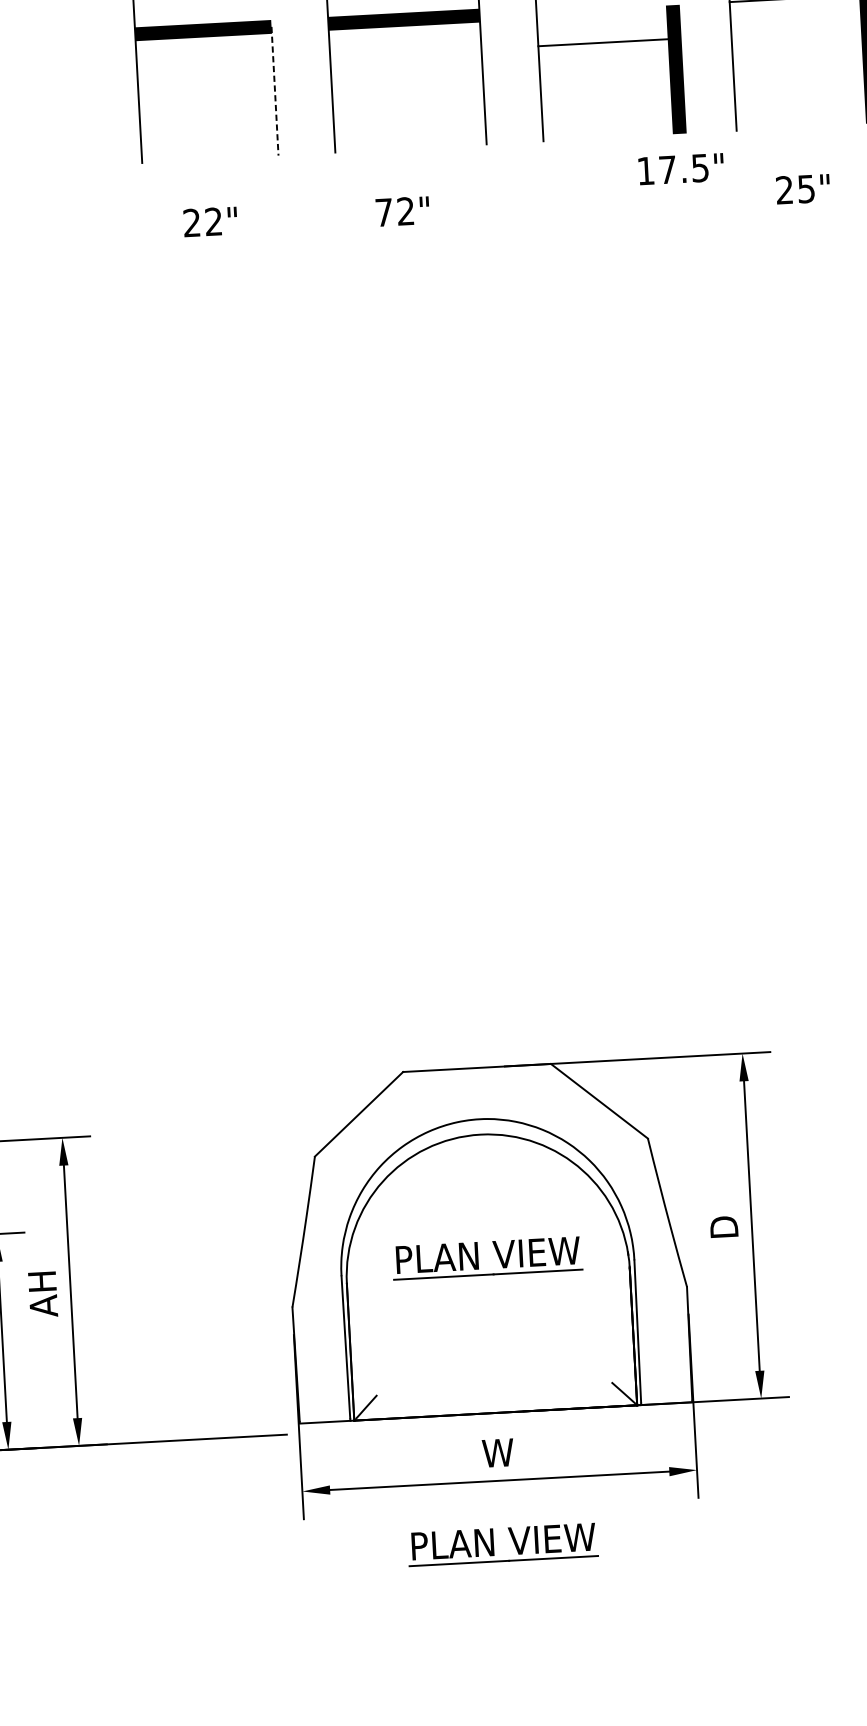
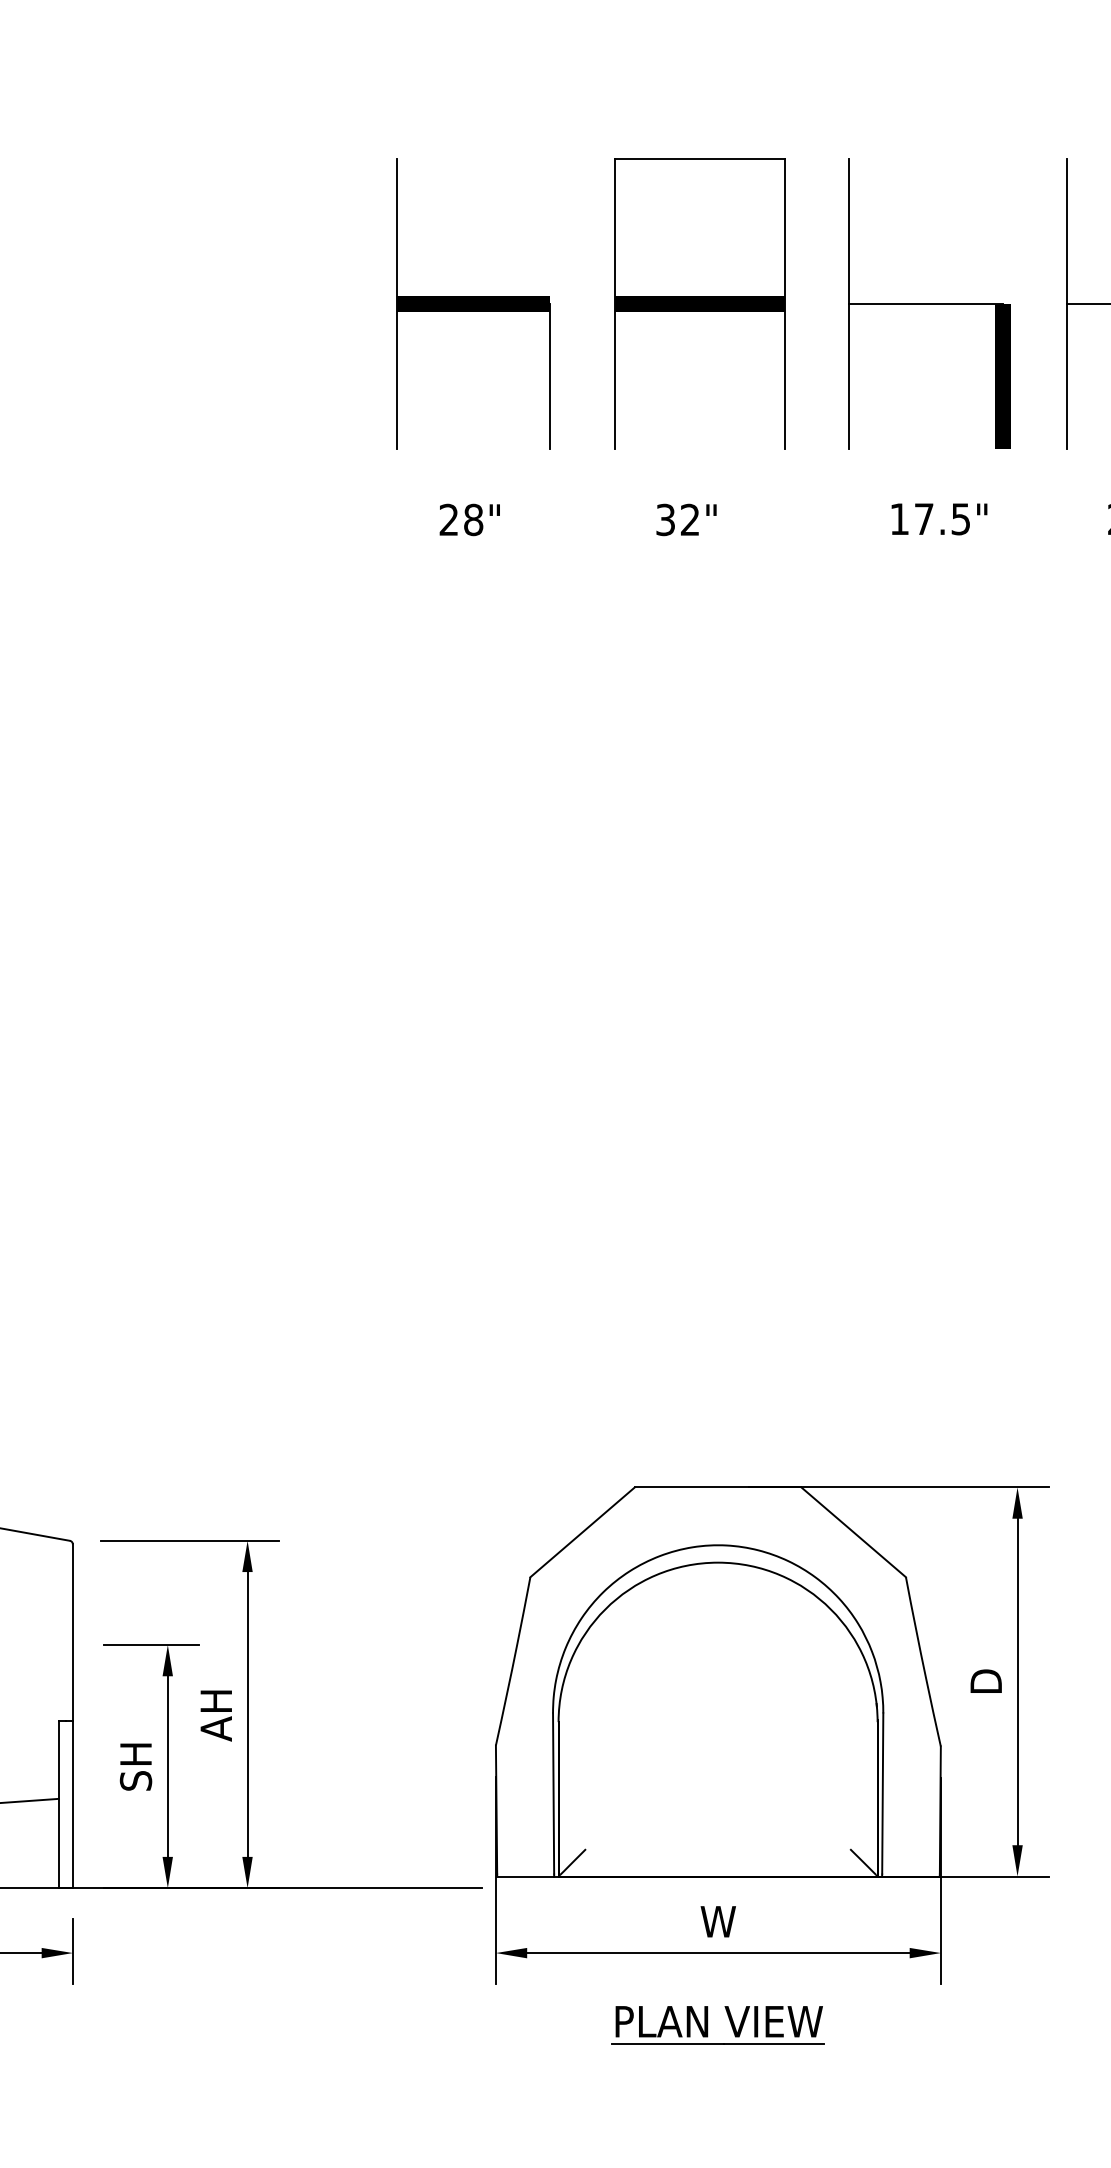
line: (605, 42) -> (925, 304), moved
line: (275, 90) -> (550, 376), dashed -> solid
text: (681, 169) -> (939, 519), moved
text: (383, 212) -> (665, 519), 72" -> 32"
text: (213, 221) -> (473, 519), 22" -> 28"
part: (478, 1259) -> (708, 1702), removed

